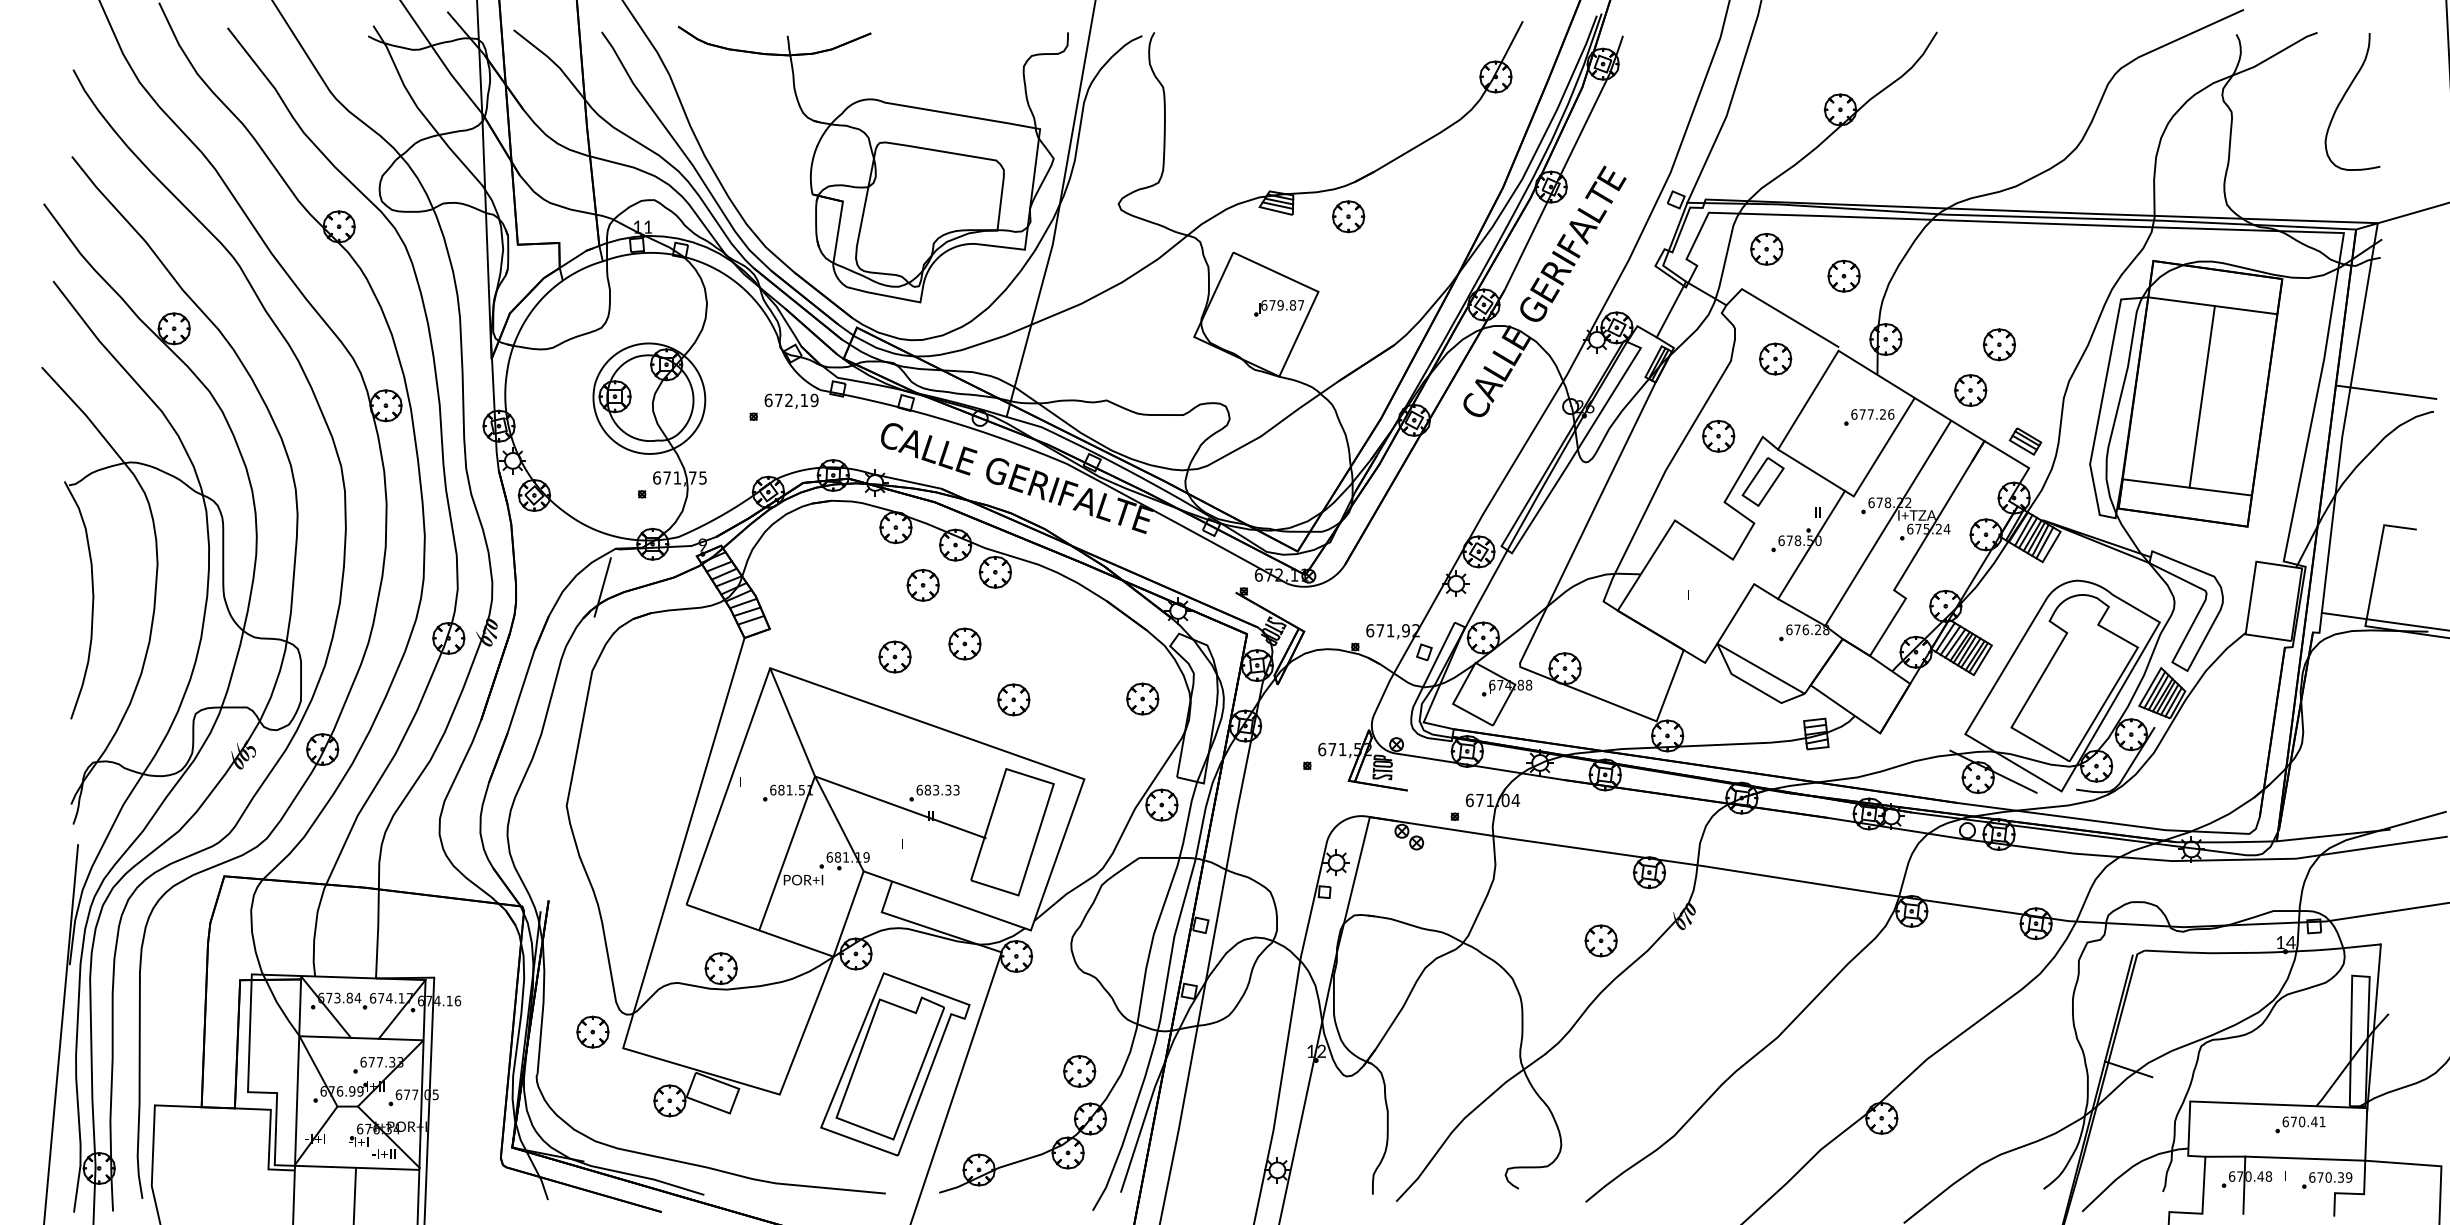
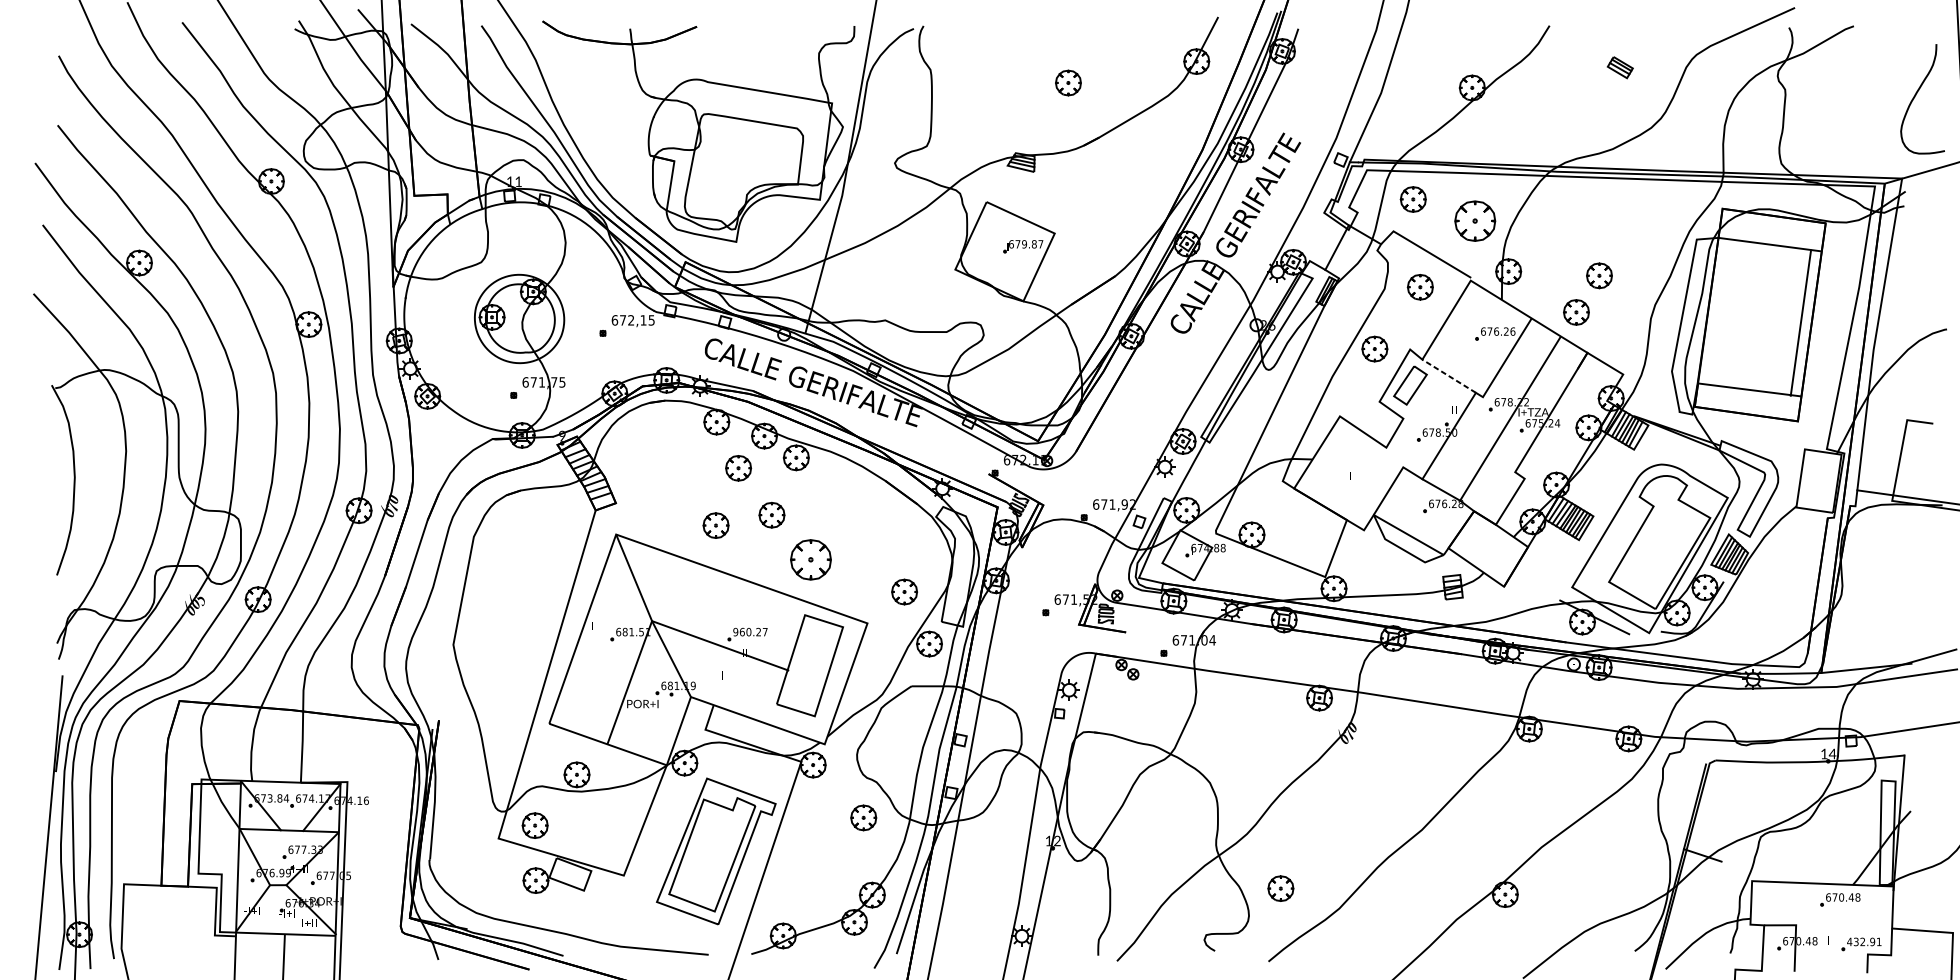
curve: (2344, 97) -> (1916, 95), moved
part: (1348, 216) -> (1068, 82), moved
part: (1843, 275) -> (1474, 220), size x1.6
line: (2385, 391) -> (1908, 313), removed
line: (2201, 396) -> (1800, 322), moved
text: (814, 399) -> (651, 319), 672,19 -> 672,15
text: (1870, 414) -> (1496, 331), 677.26 -> 676.26
part: (2025, 441) -> (1620, 67), moved
line: (1811, 470) -> (1449, 376), solid -> dashed
line: (602, 587) -> (482, 470), removed
part: (1142, 698) -> (904, 591), moved
part: (1013, 699) -> (810, 559), size x1.6
text: (937, 789) -> (750, 631), 683.33 -> 960.27
part: (1600, 940) -> (1280, 888), moved
part: (592, 1031) -> (534, 825), moved
part: (1079, 1071) -> (863, 817), moved
text: (2322, 1121) -> (1857, 897), 670.41 -> 670.48
line: (2305, 1158) -> (1844, 926), removed
text: (2330, 1177) -> (1864, 941), 670.39 -> 432.91

